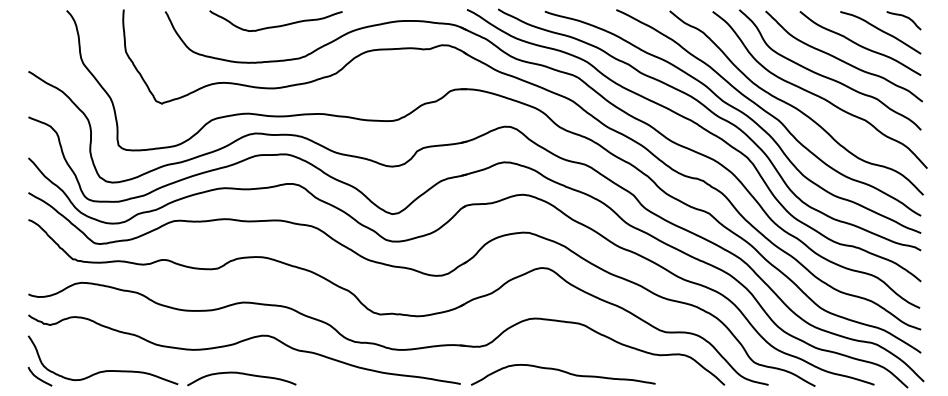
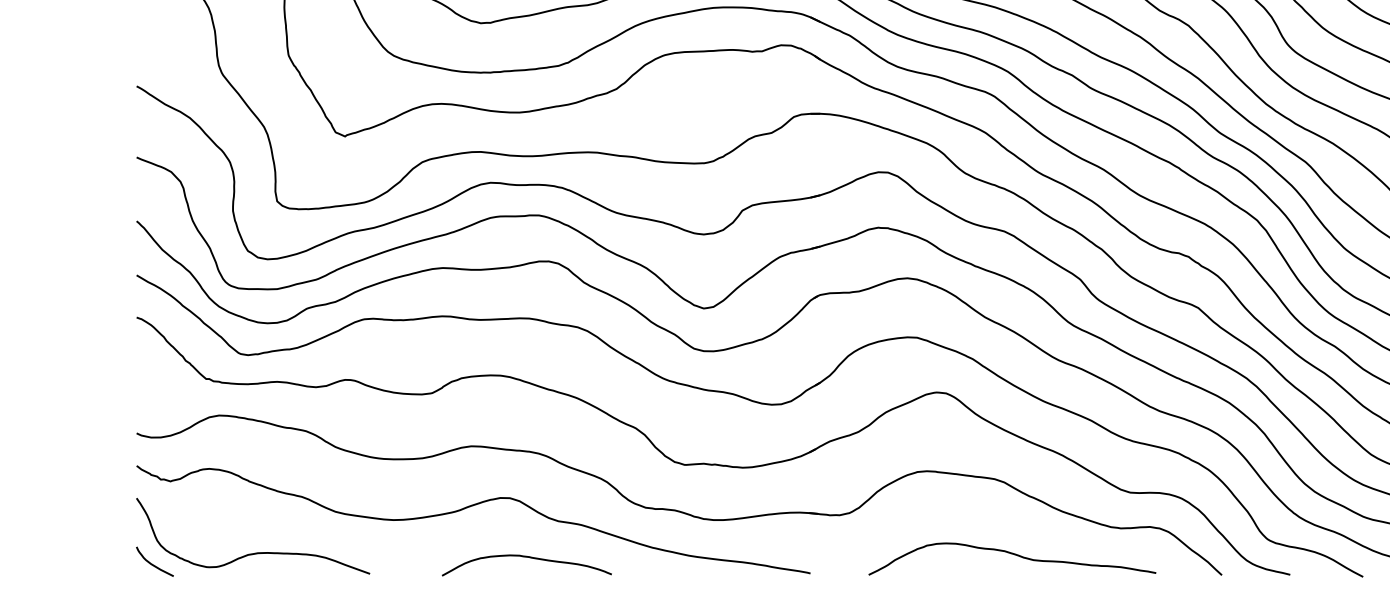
curve: (563, 372) -> (1012, 555), moved
curve: (241, 374) -> (526, 558), moved

